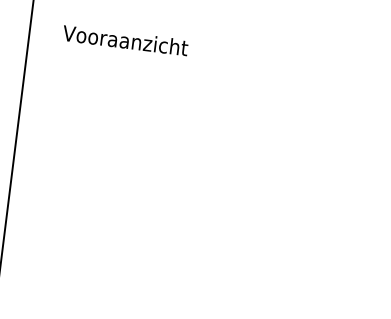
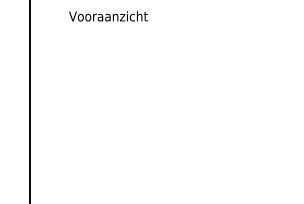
text: (125, 40) -> (108, 16), moved

